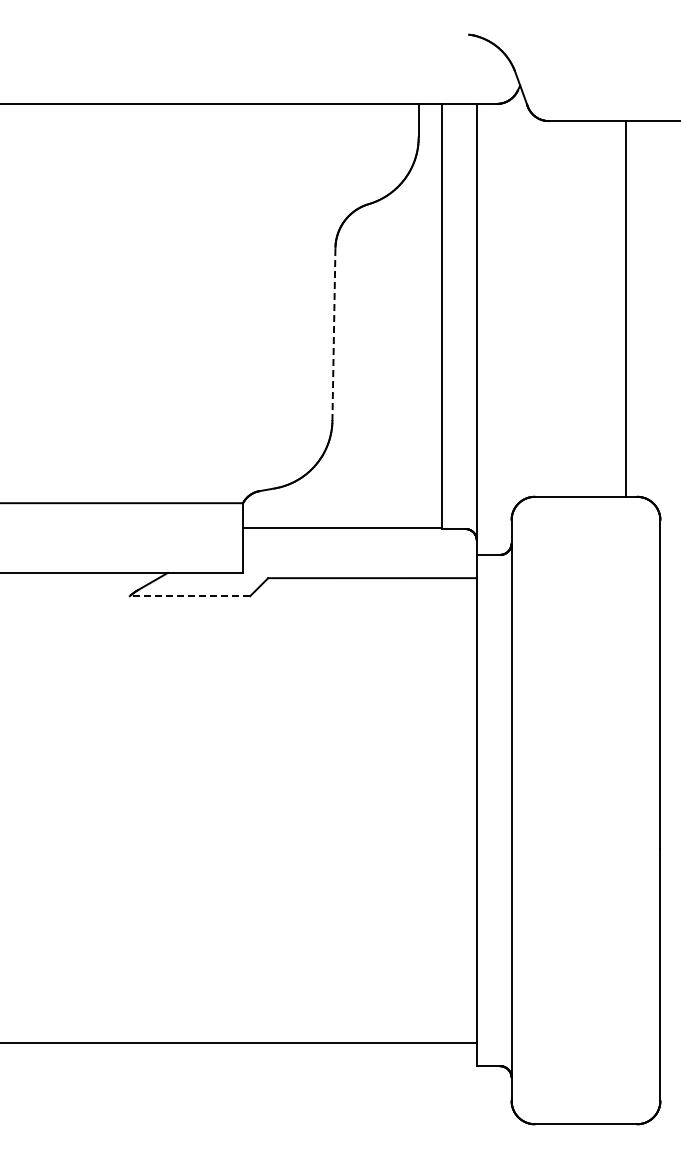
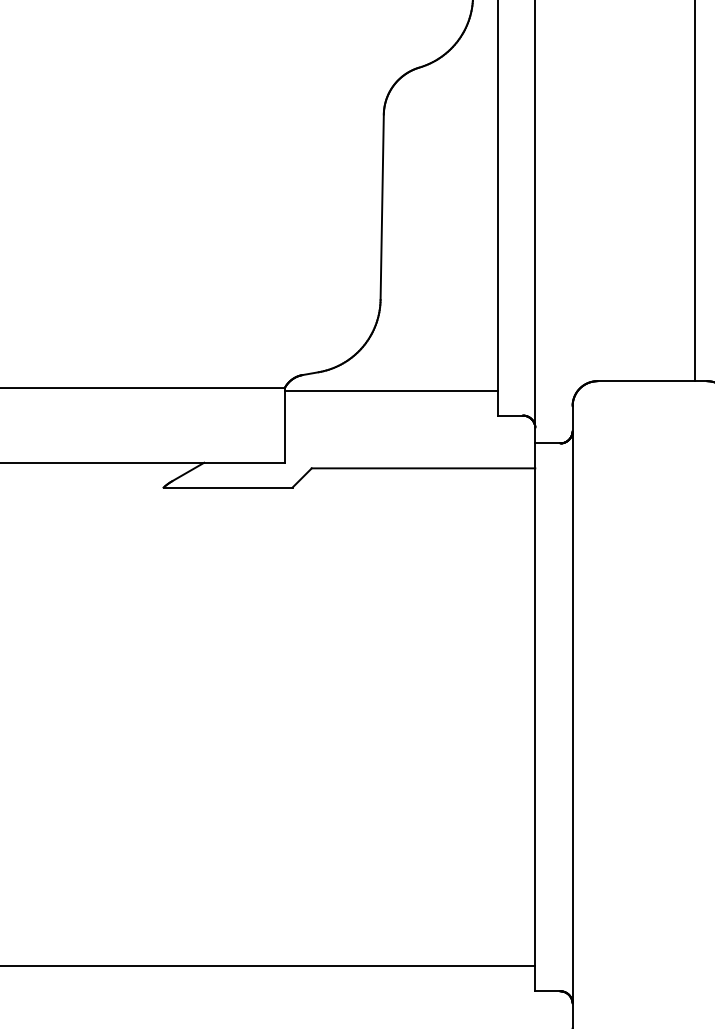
line: (333, 334) -> (381, 207), dashed -> solid
line: (342, 527) -> (391, 390), moved
line: (189, 596) -> (227, 487), dashed -> solid

